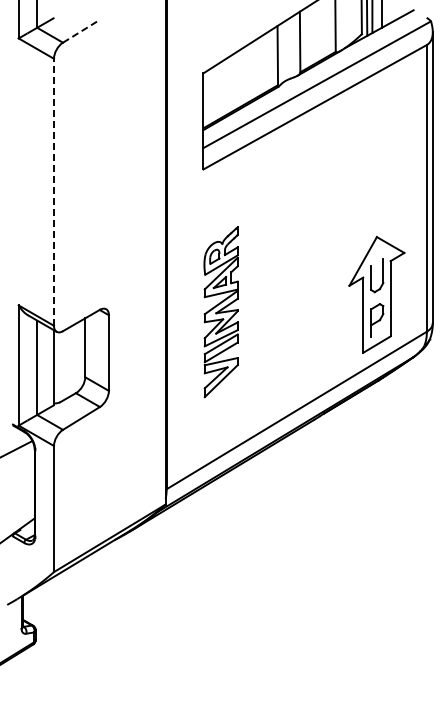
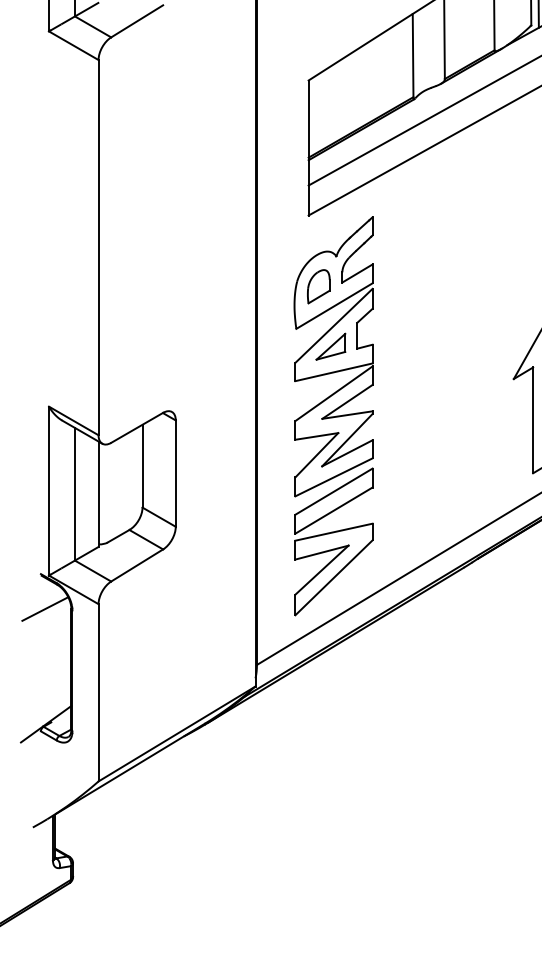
line: (81, 31) -> (137, 21), dashed -> solid
line: (54, 191) -> (99, 246), dashed -> solid
part: (220, 311) -> (332, 415), size x1.67

